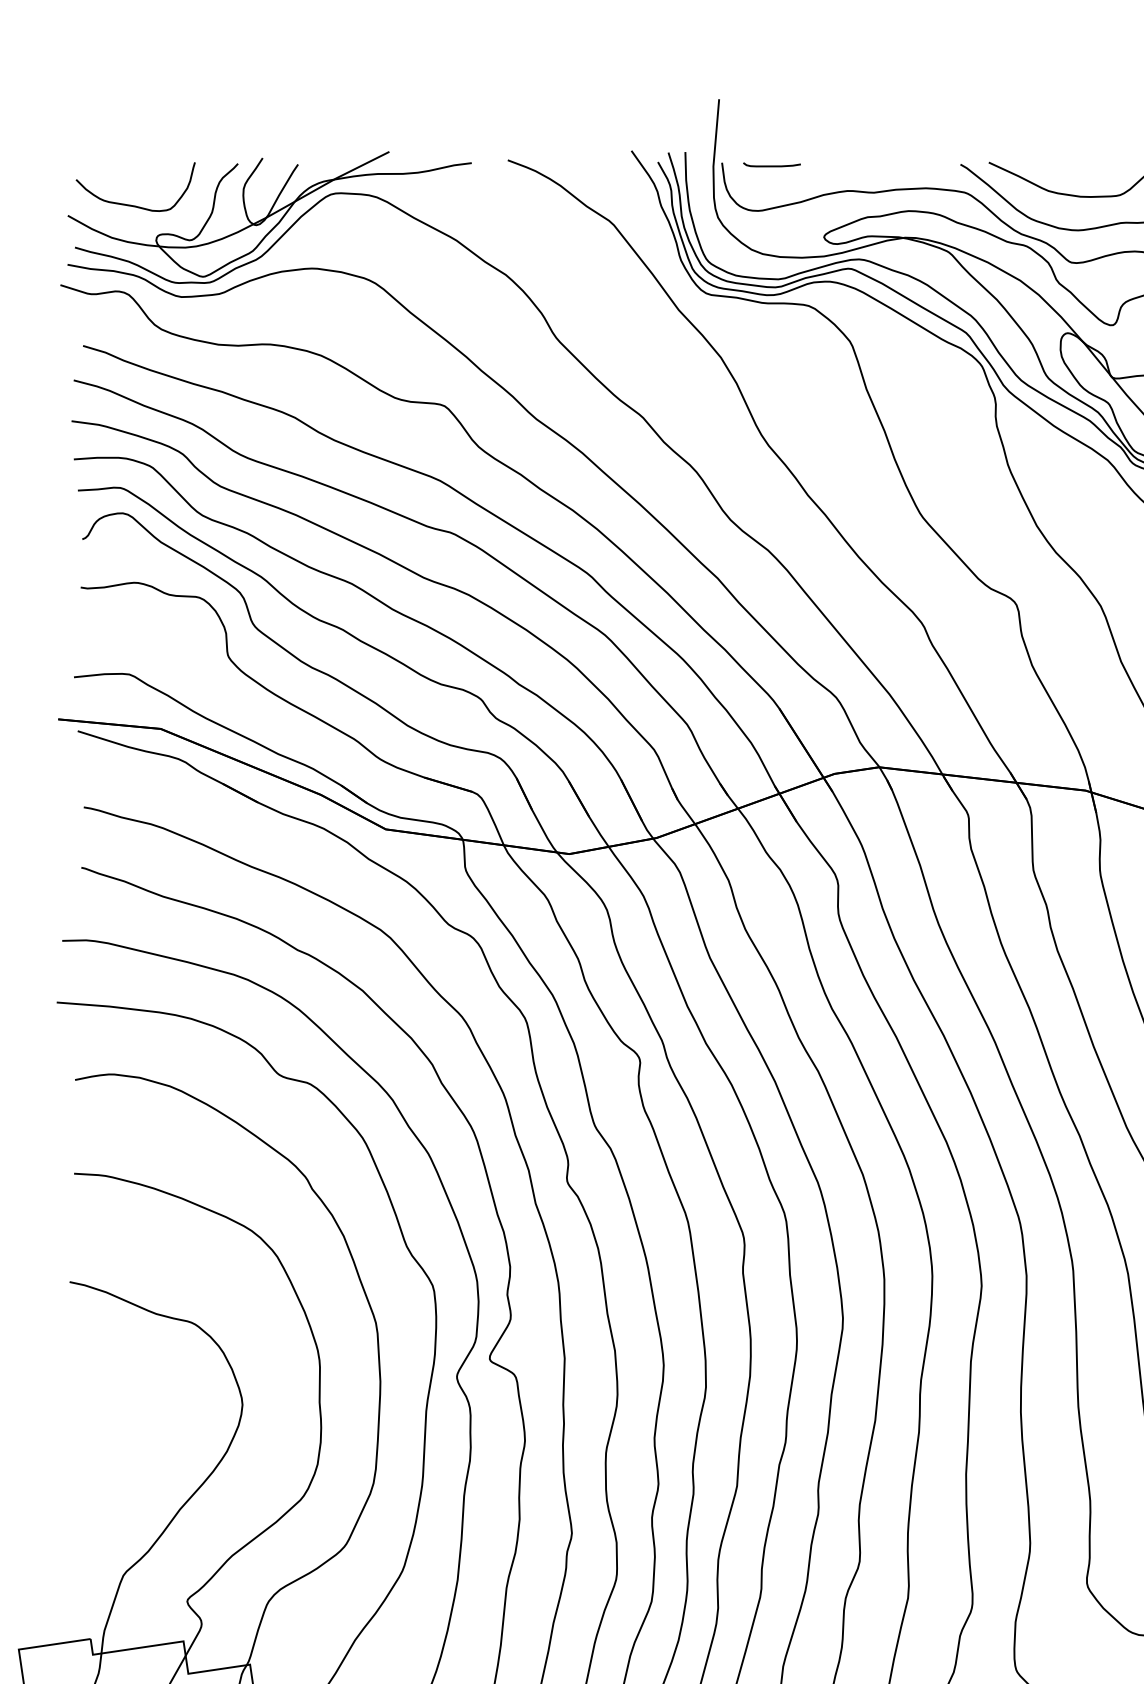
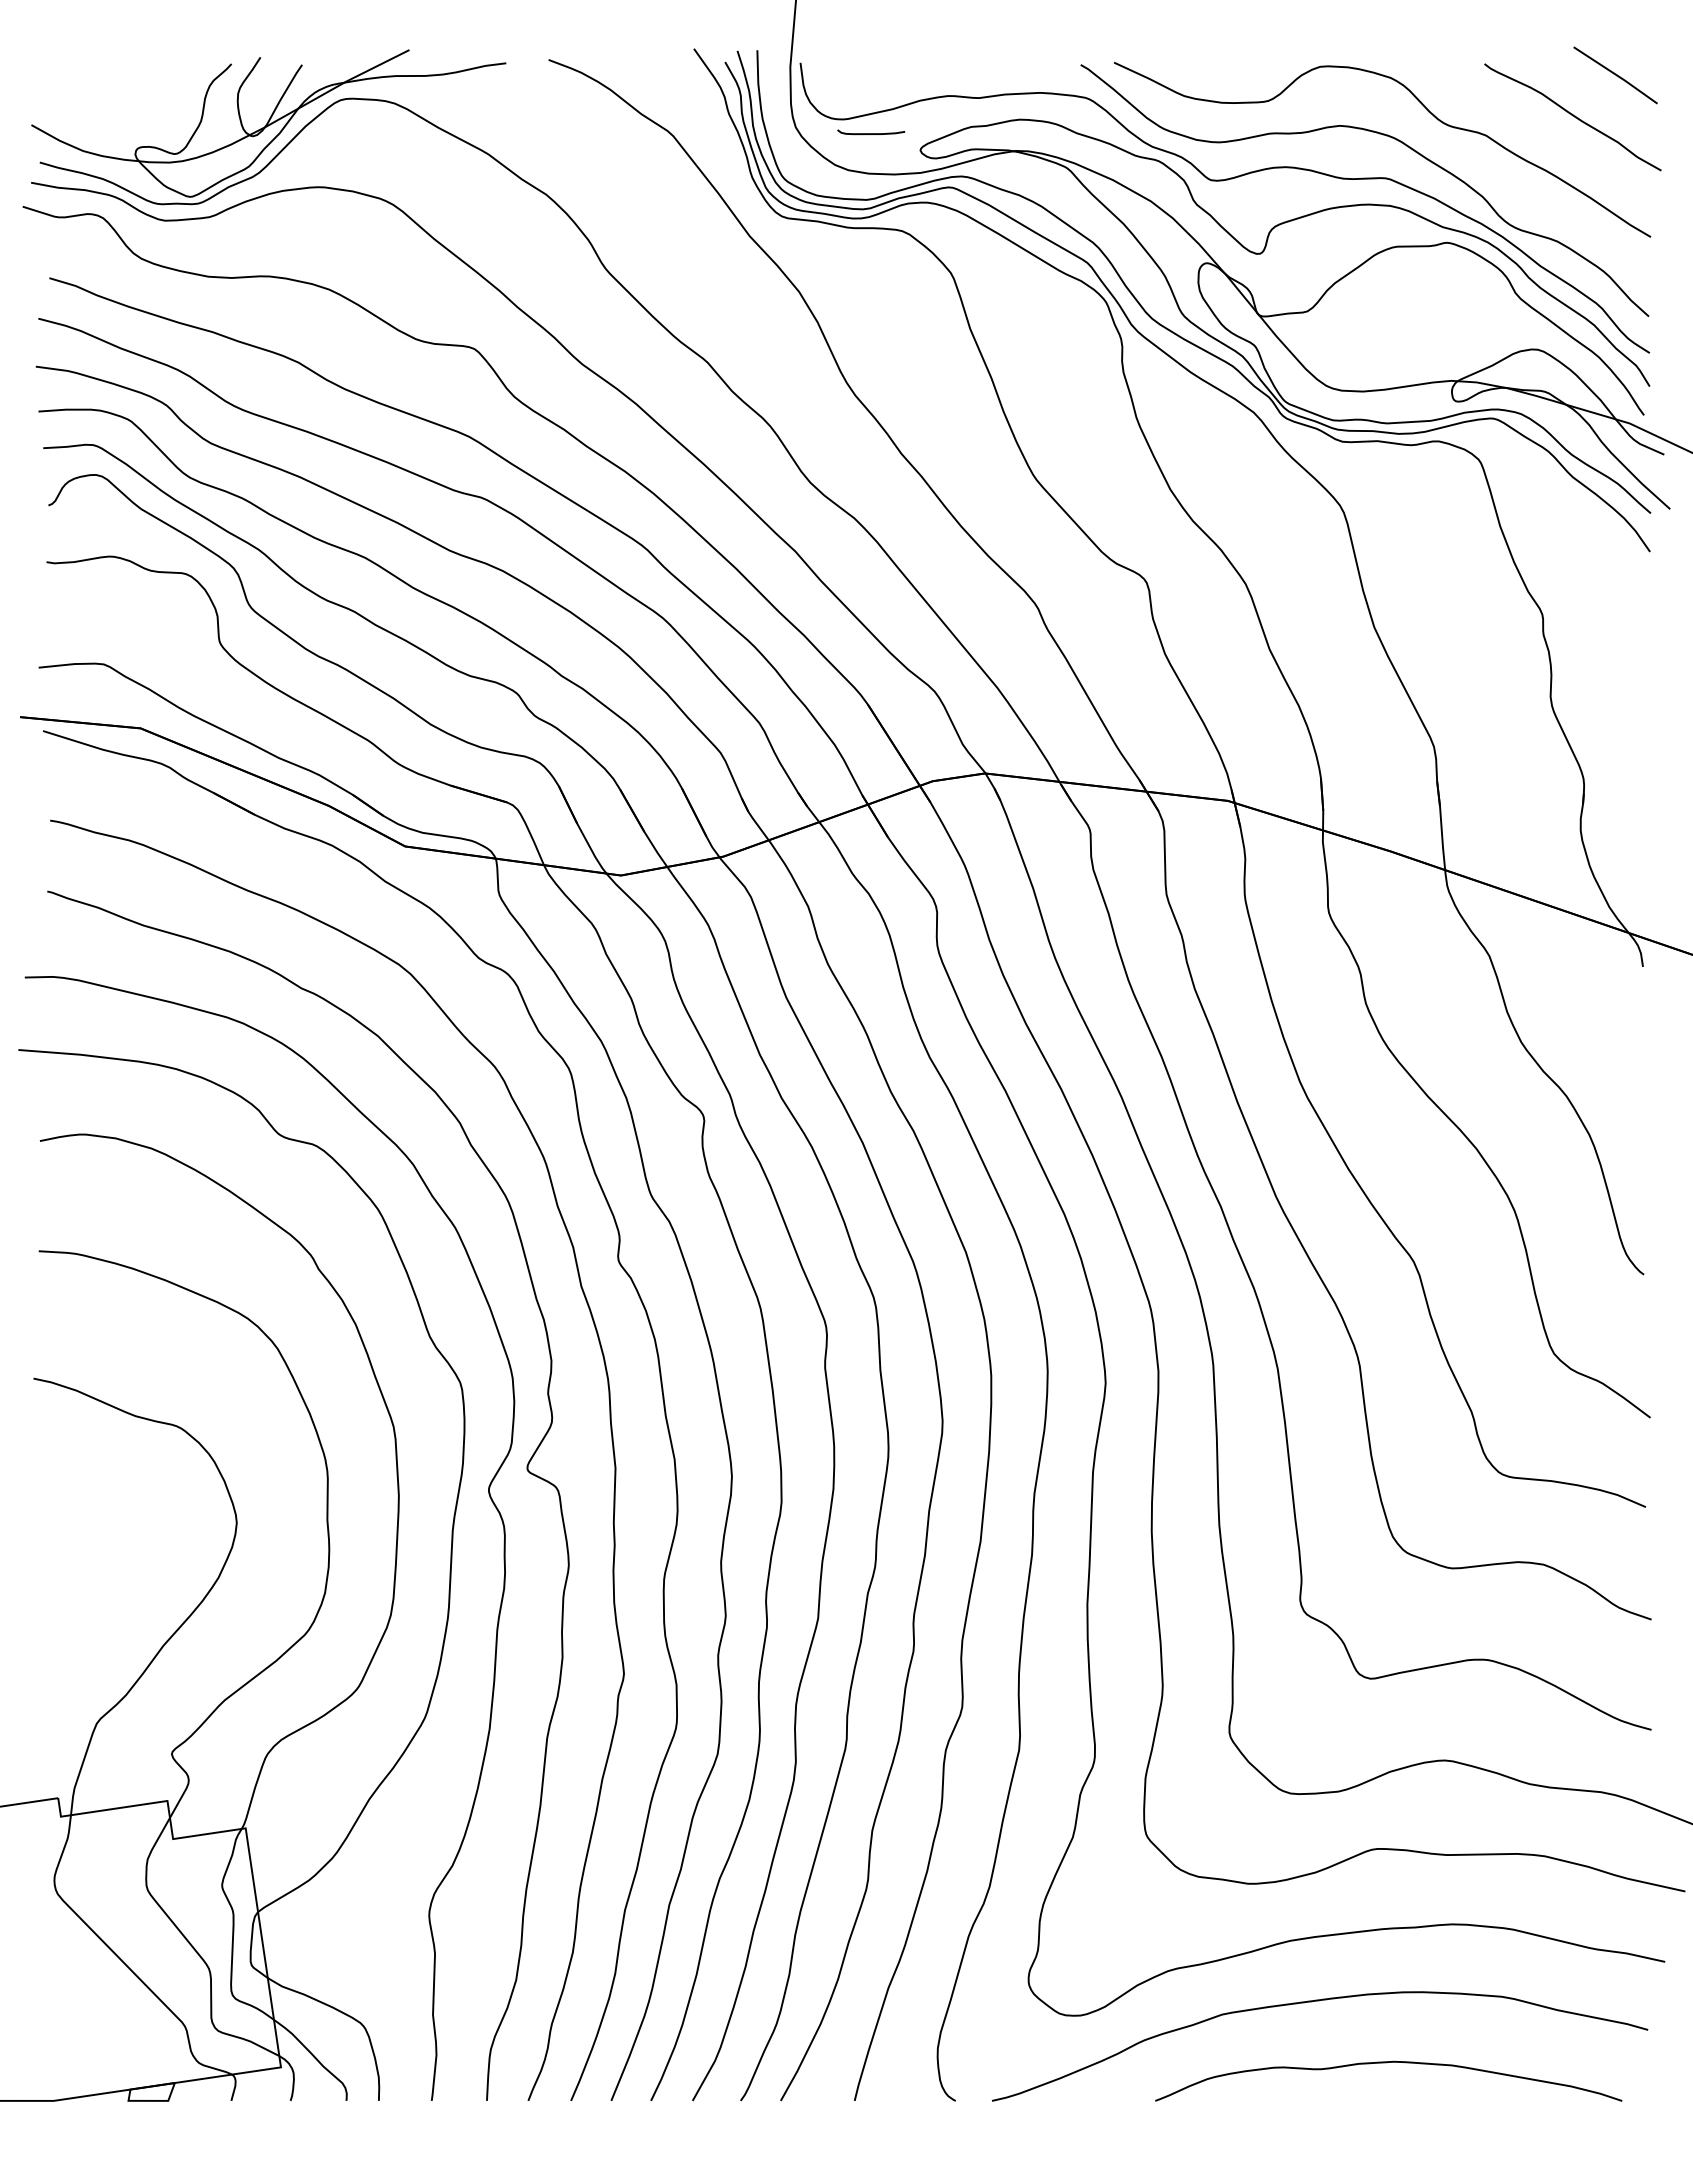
curve: (772, 165) -> (871, 133), moved
curve: (132, 204) -> (107, 112), removed

